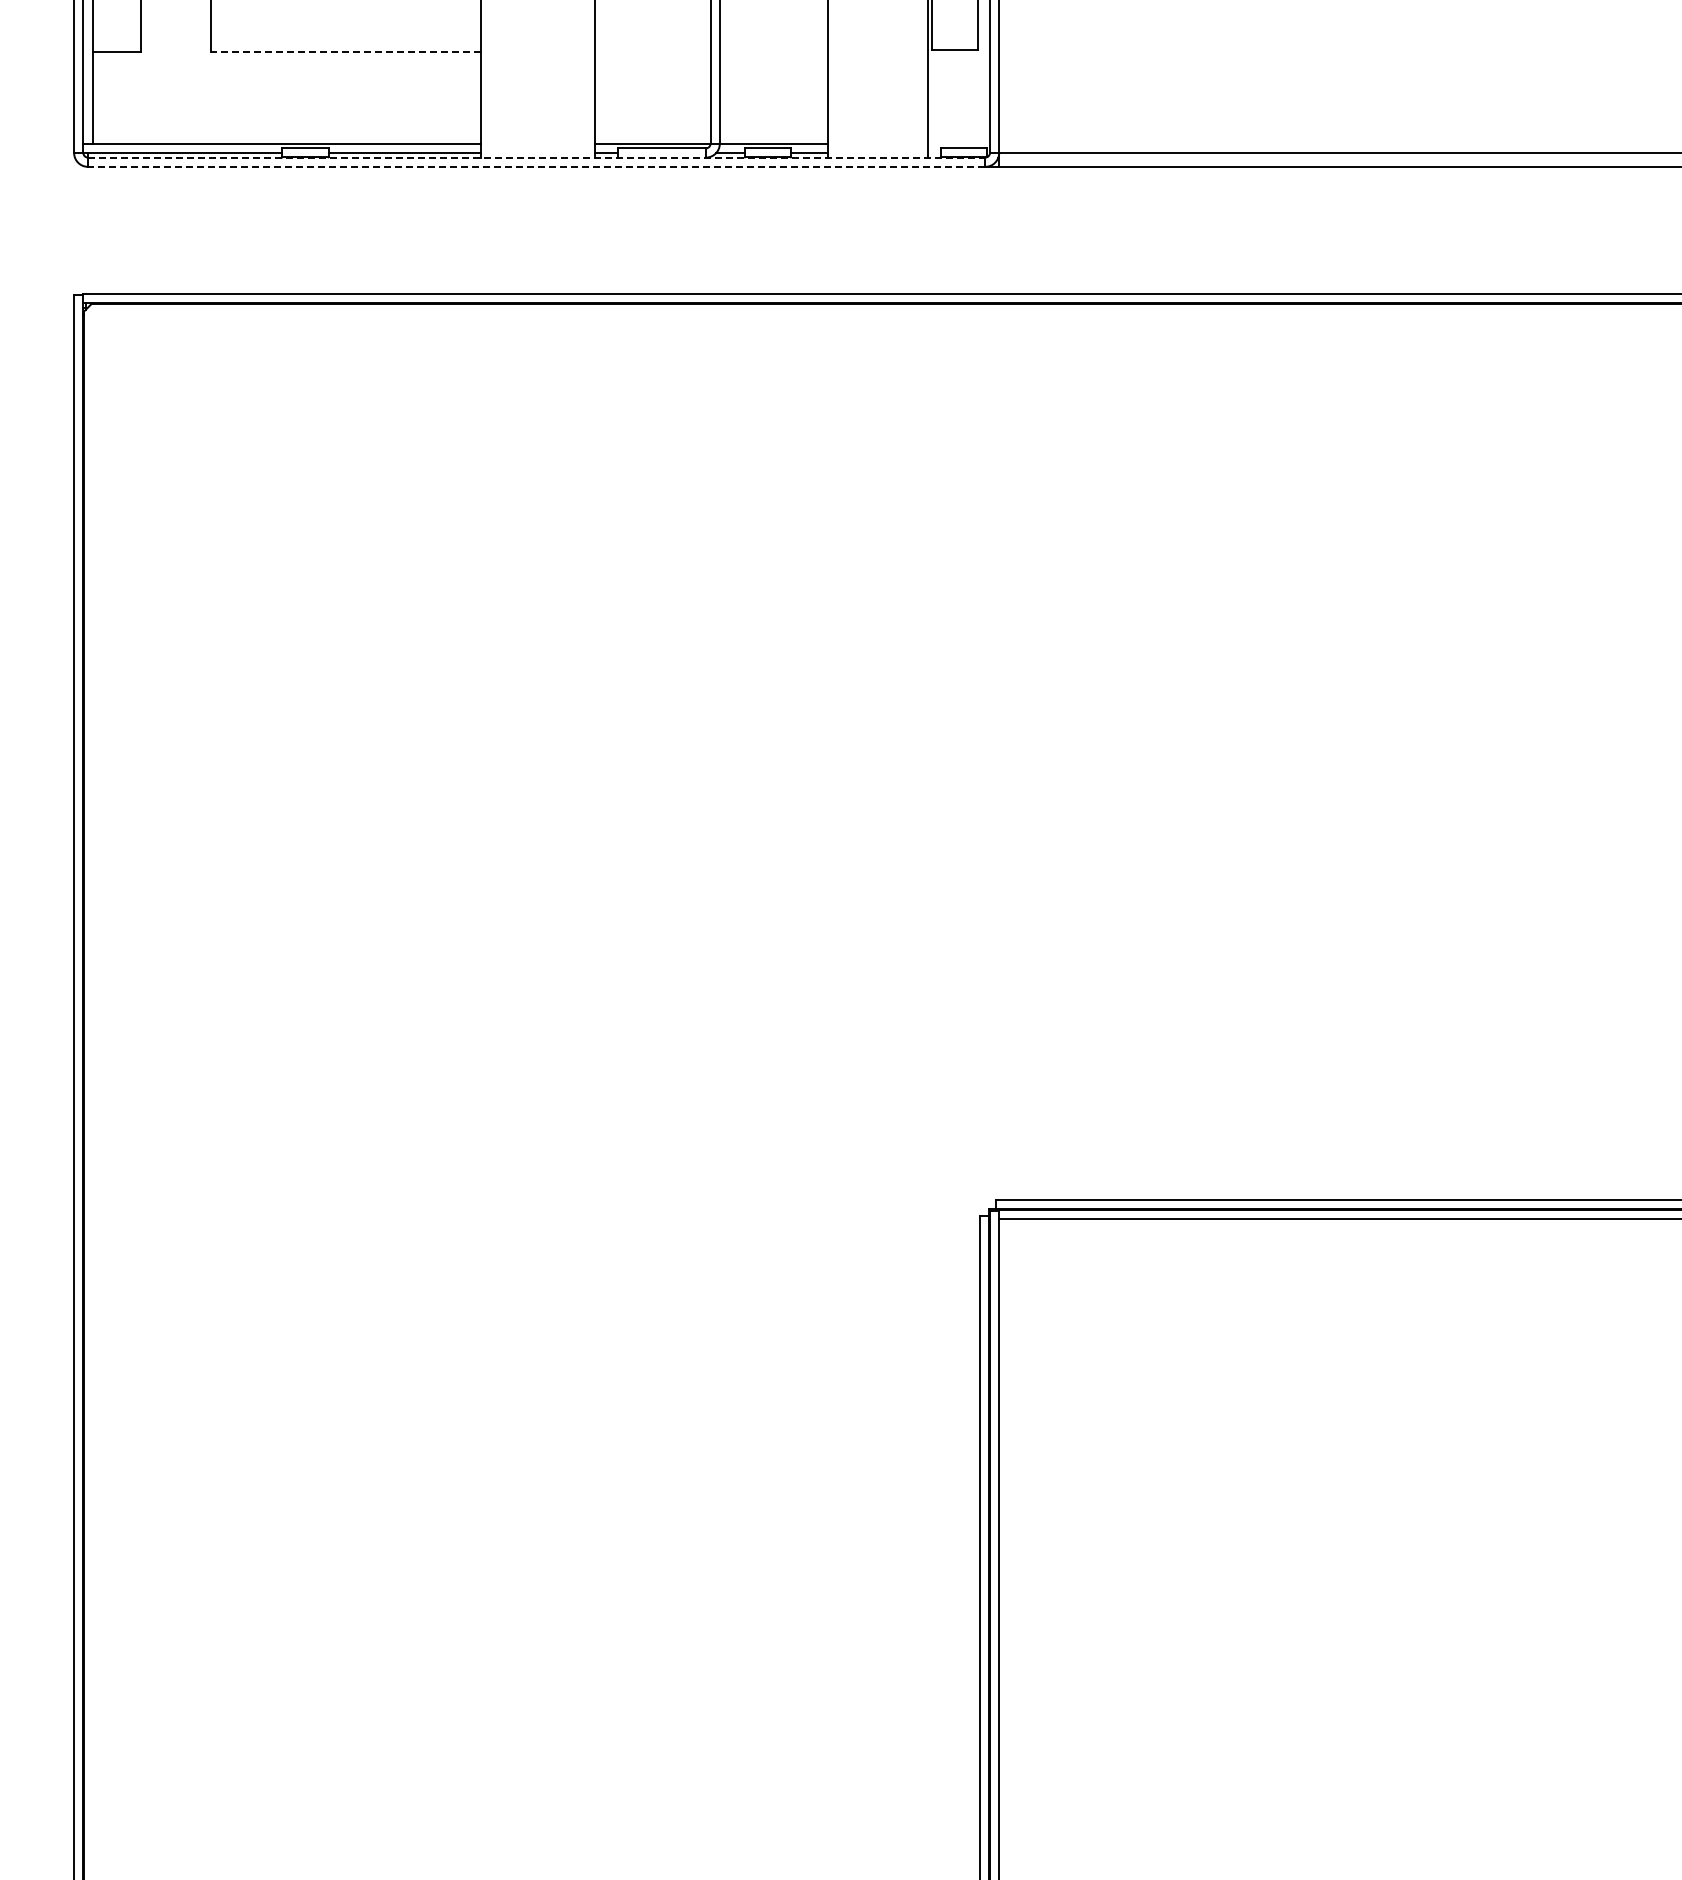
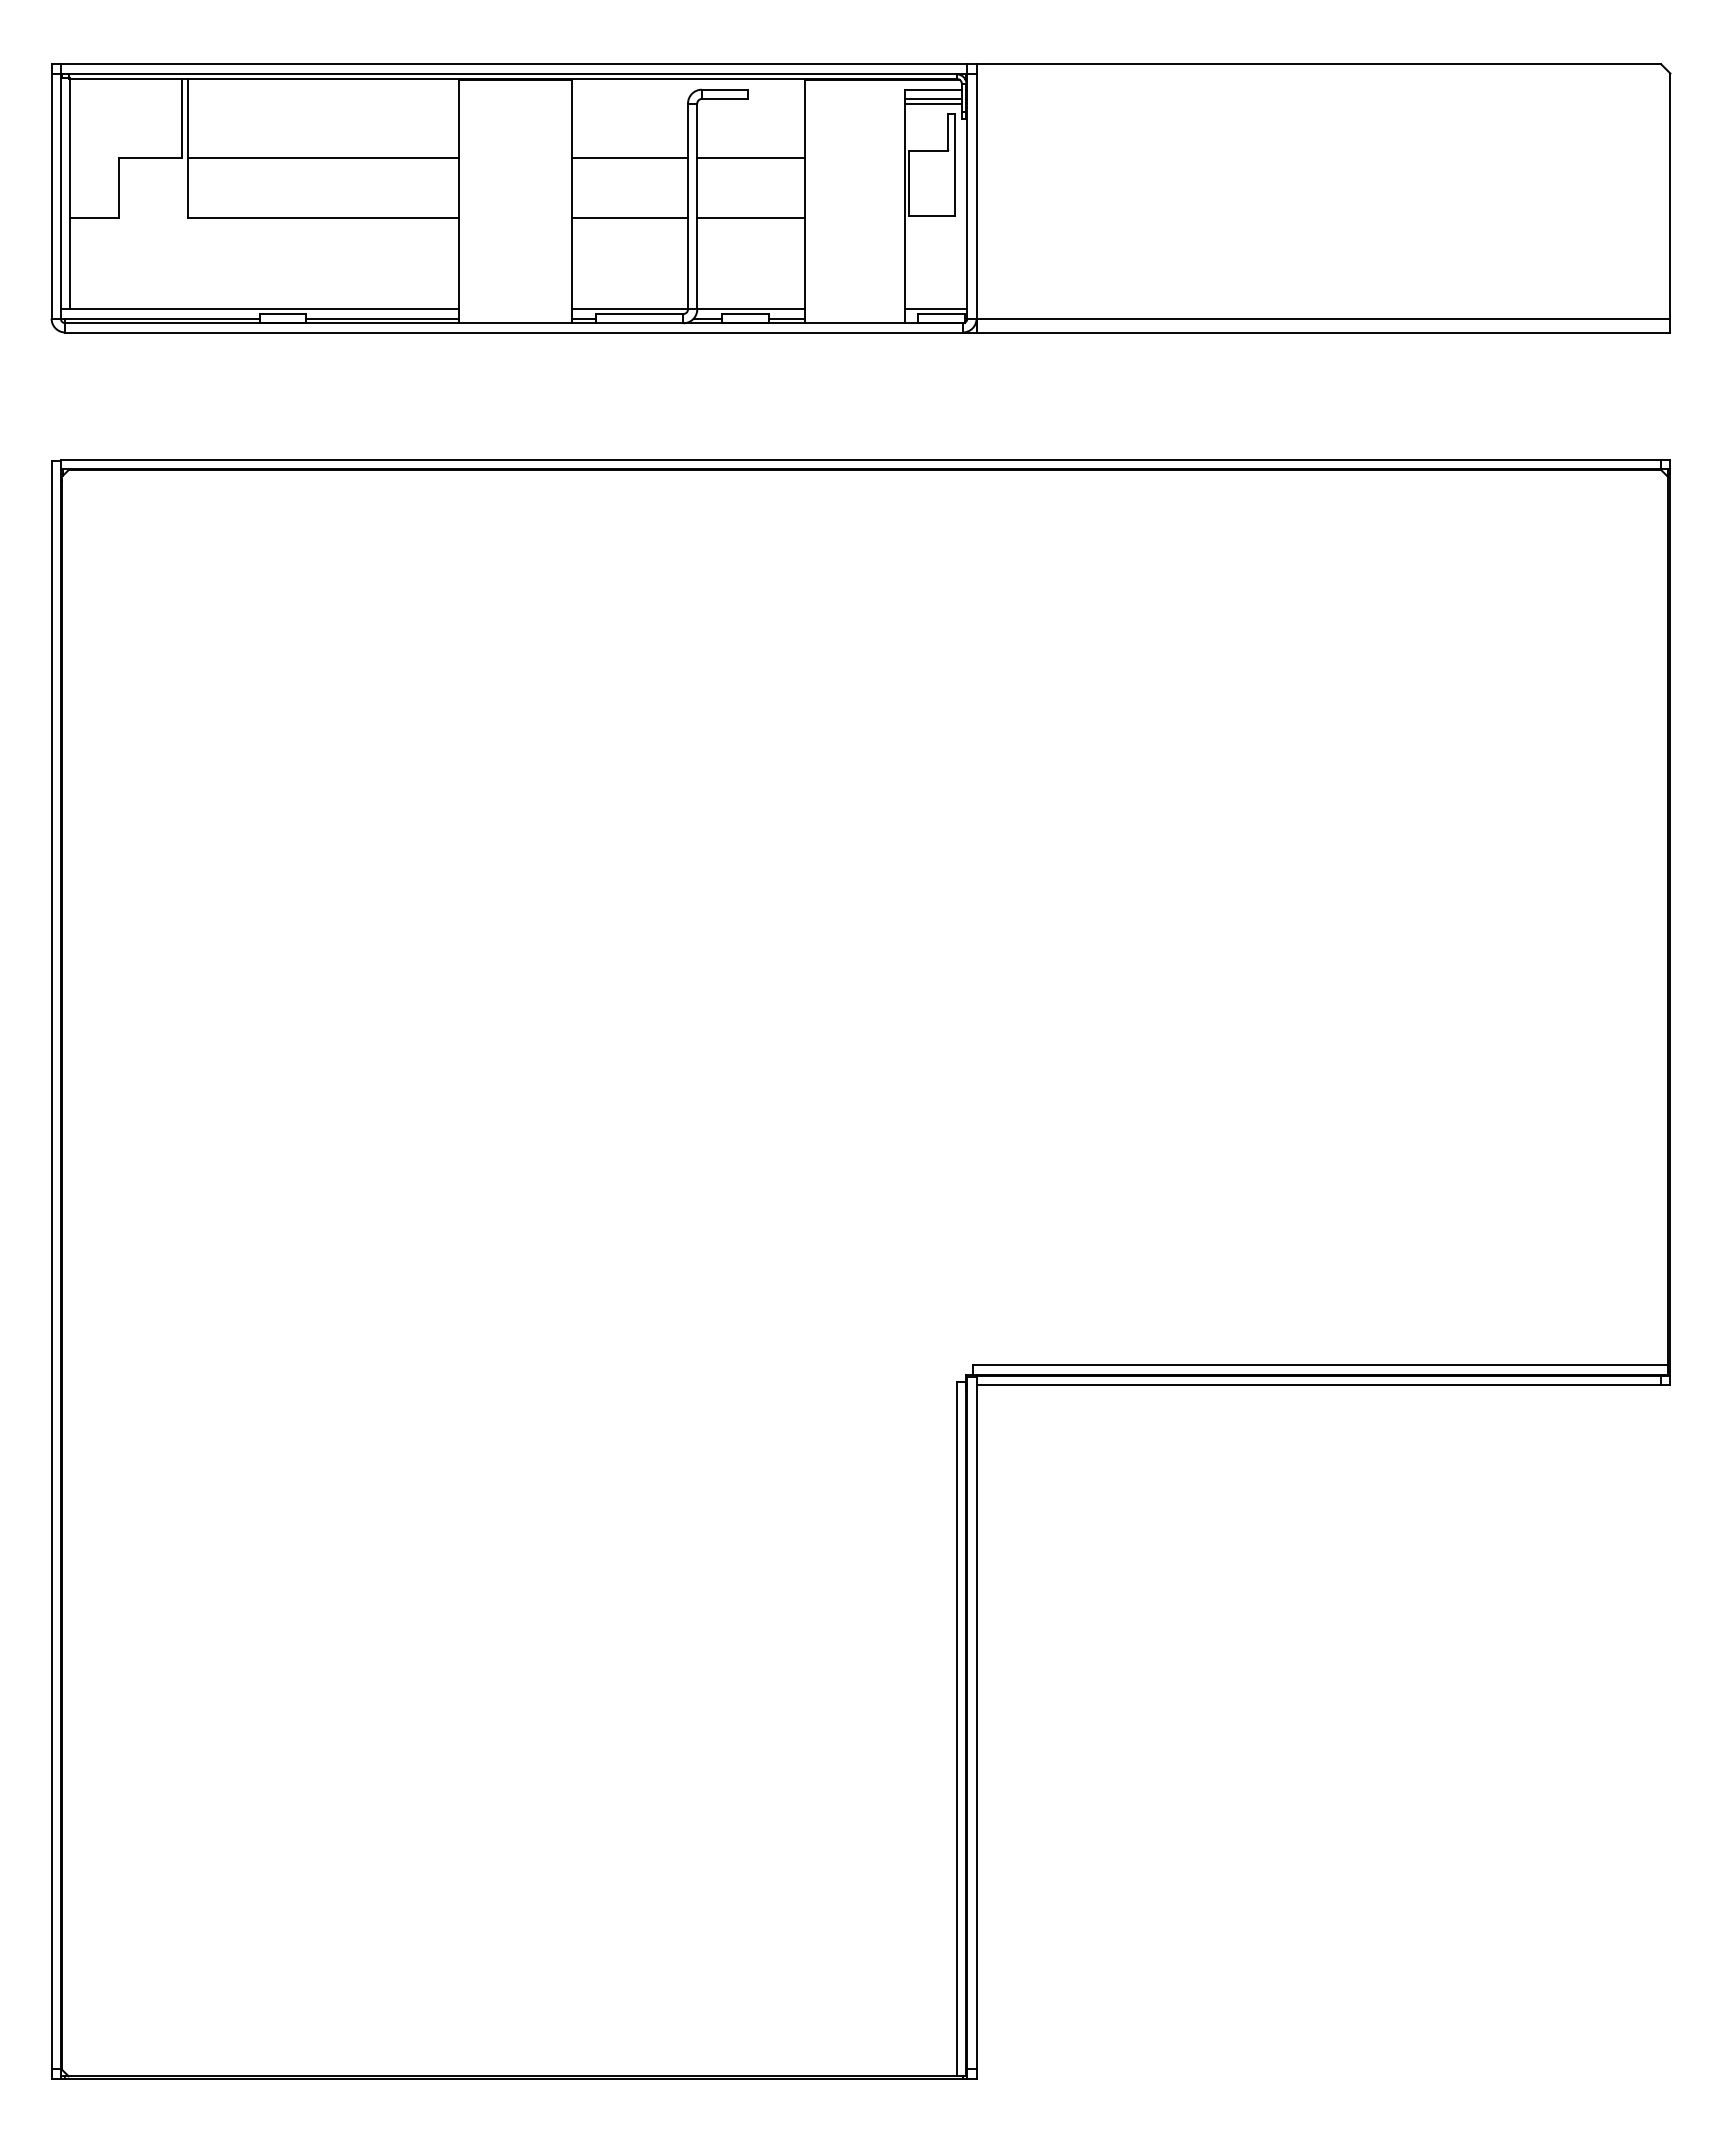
line: (345, 51) -> (322, 217), dashed -> solid
line: (653, 51) -> (630, 217), added
line: (774, 51) -> (751, 217), added
line: (958, 143) -> (935, 309), added
line: (537, 157) -> (514, 323), dashed -> solid
line: (537, 166) -> (514, 332), dashed -> solid

